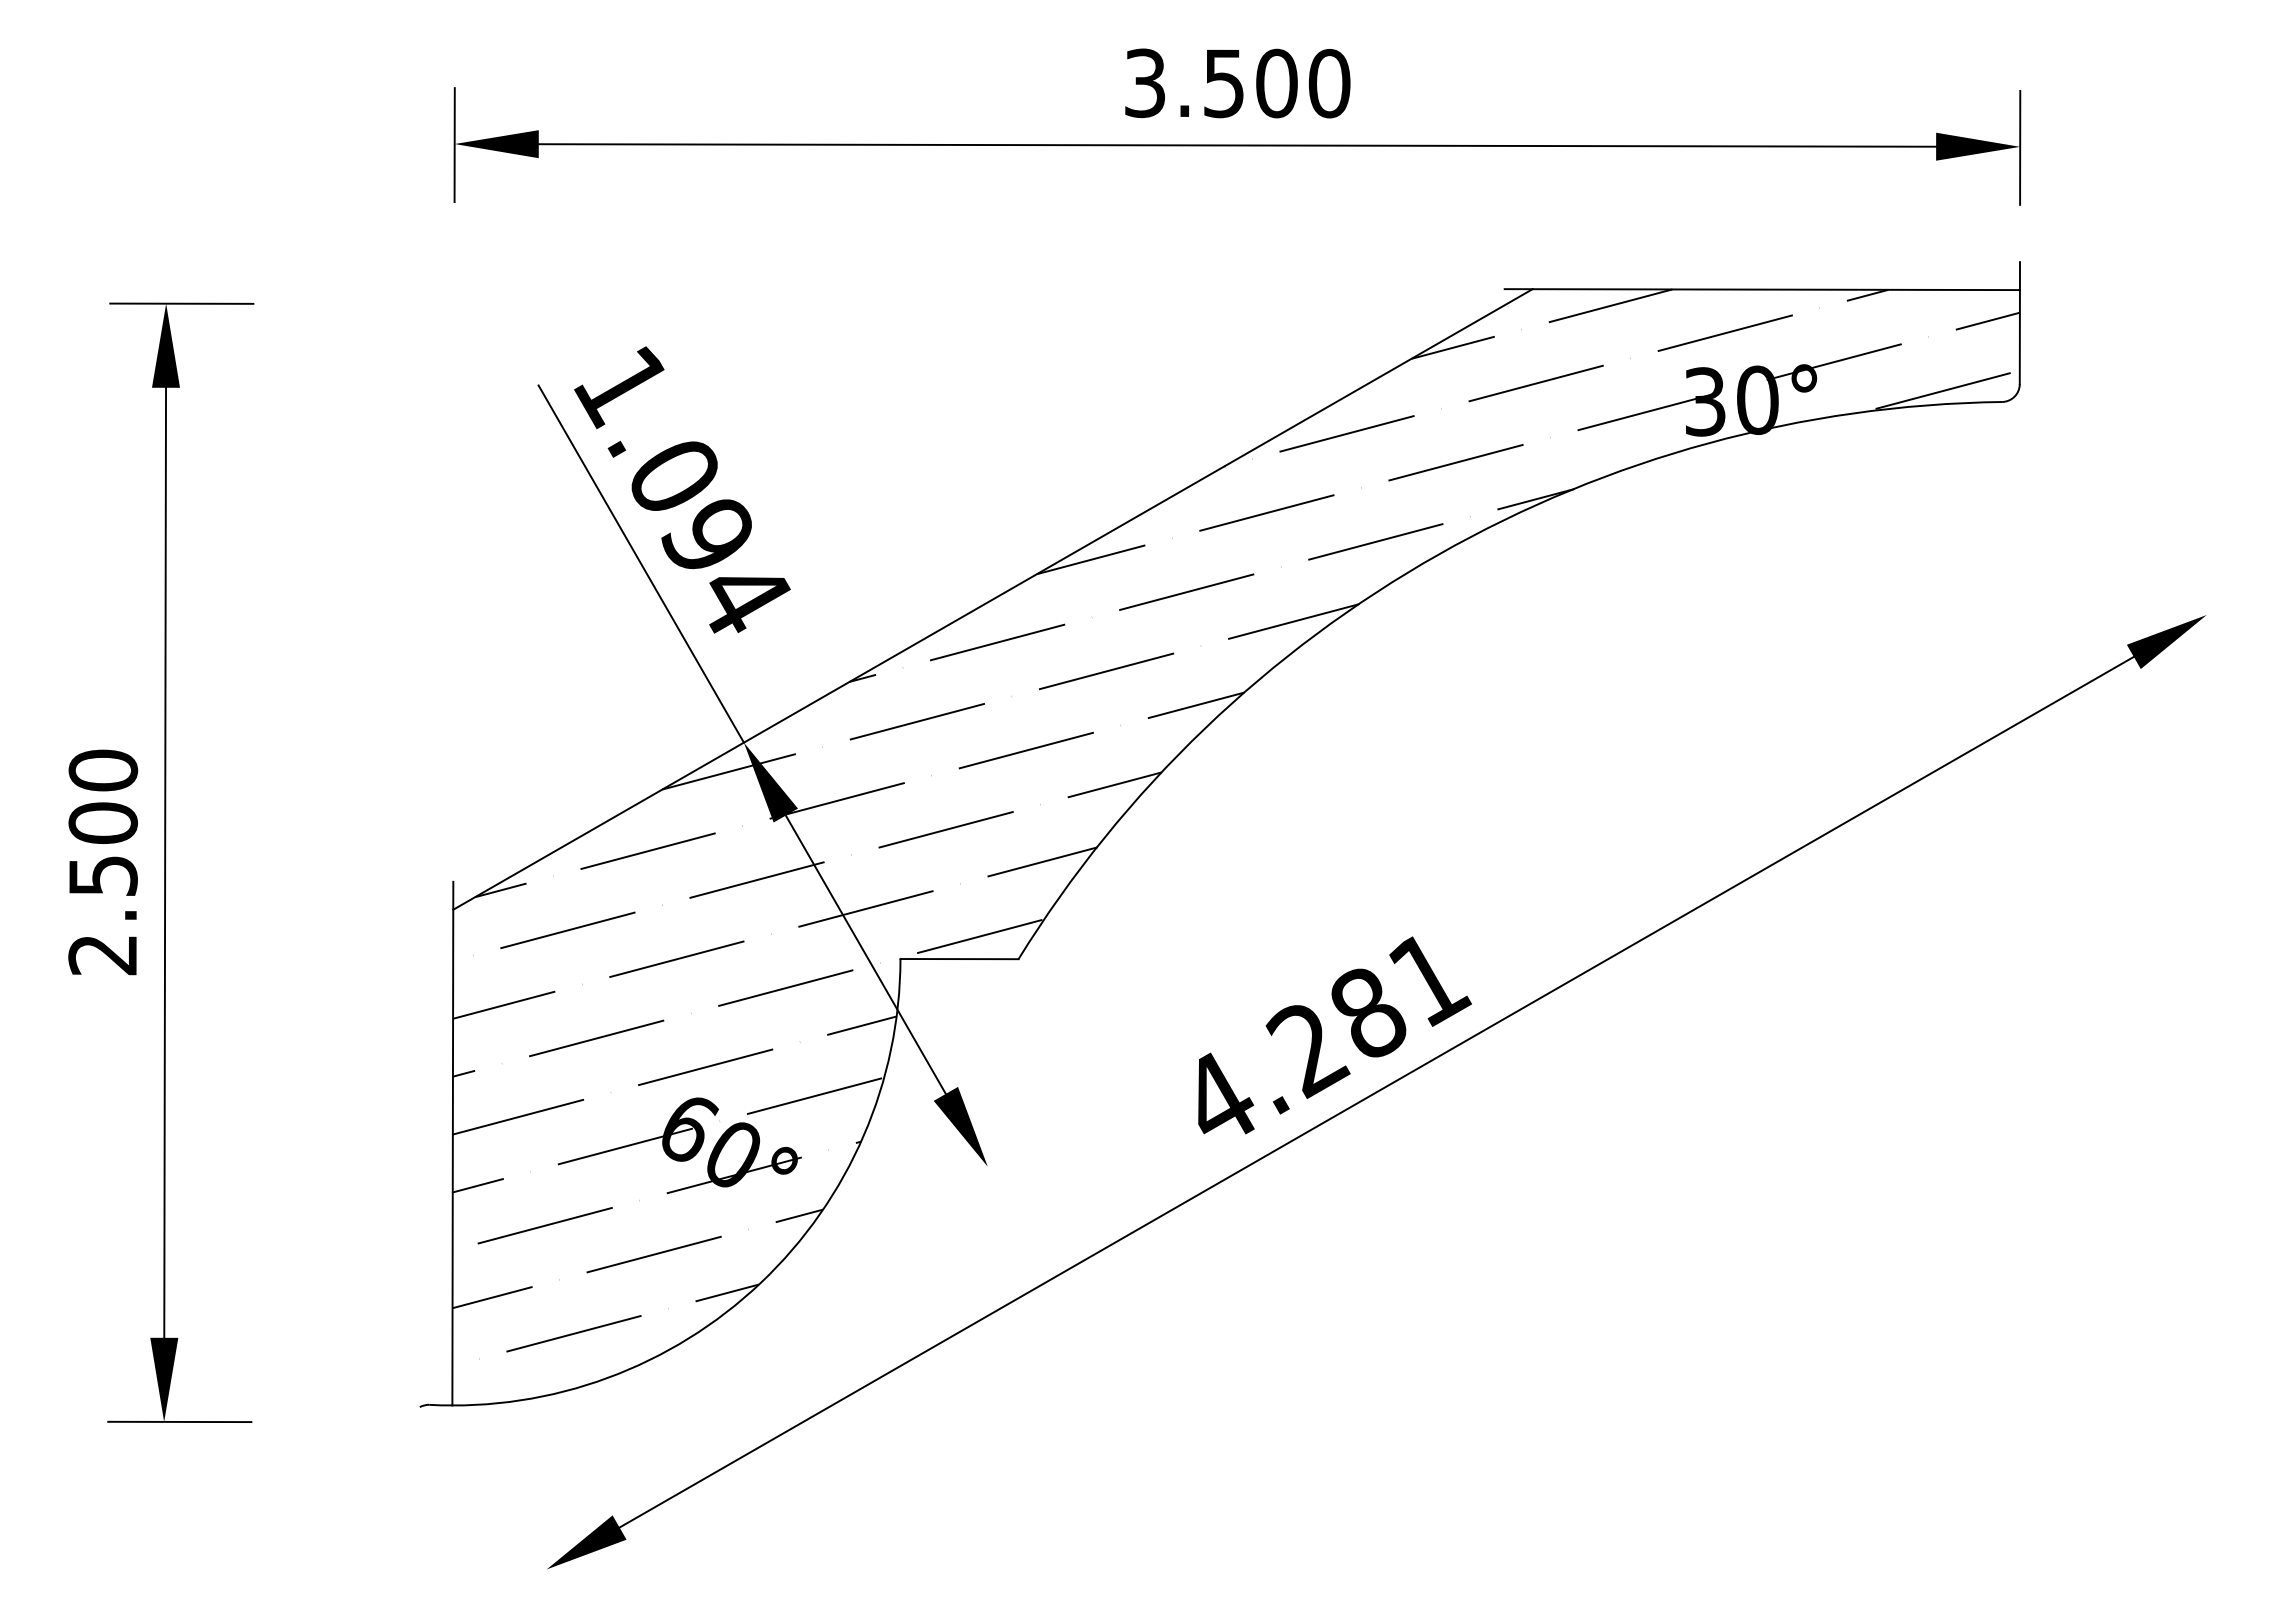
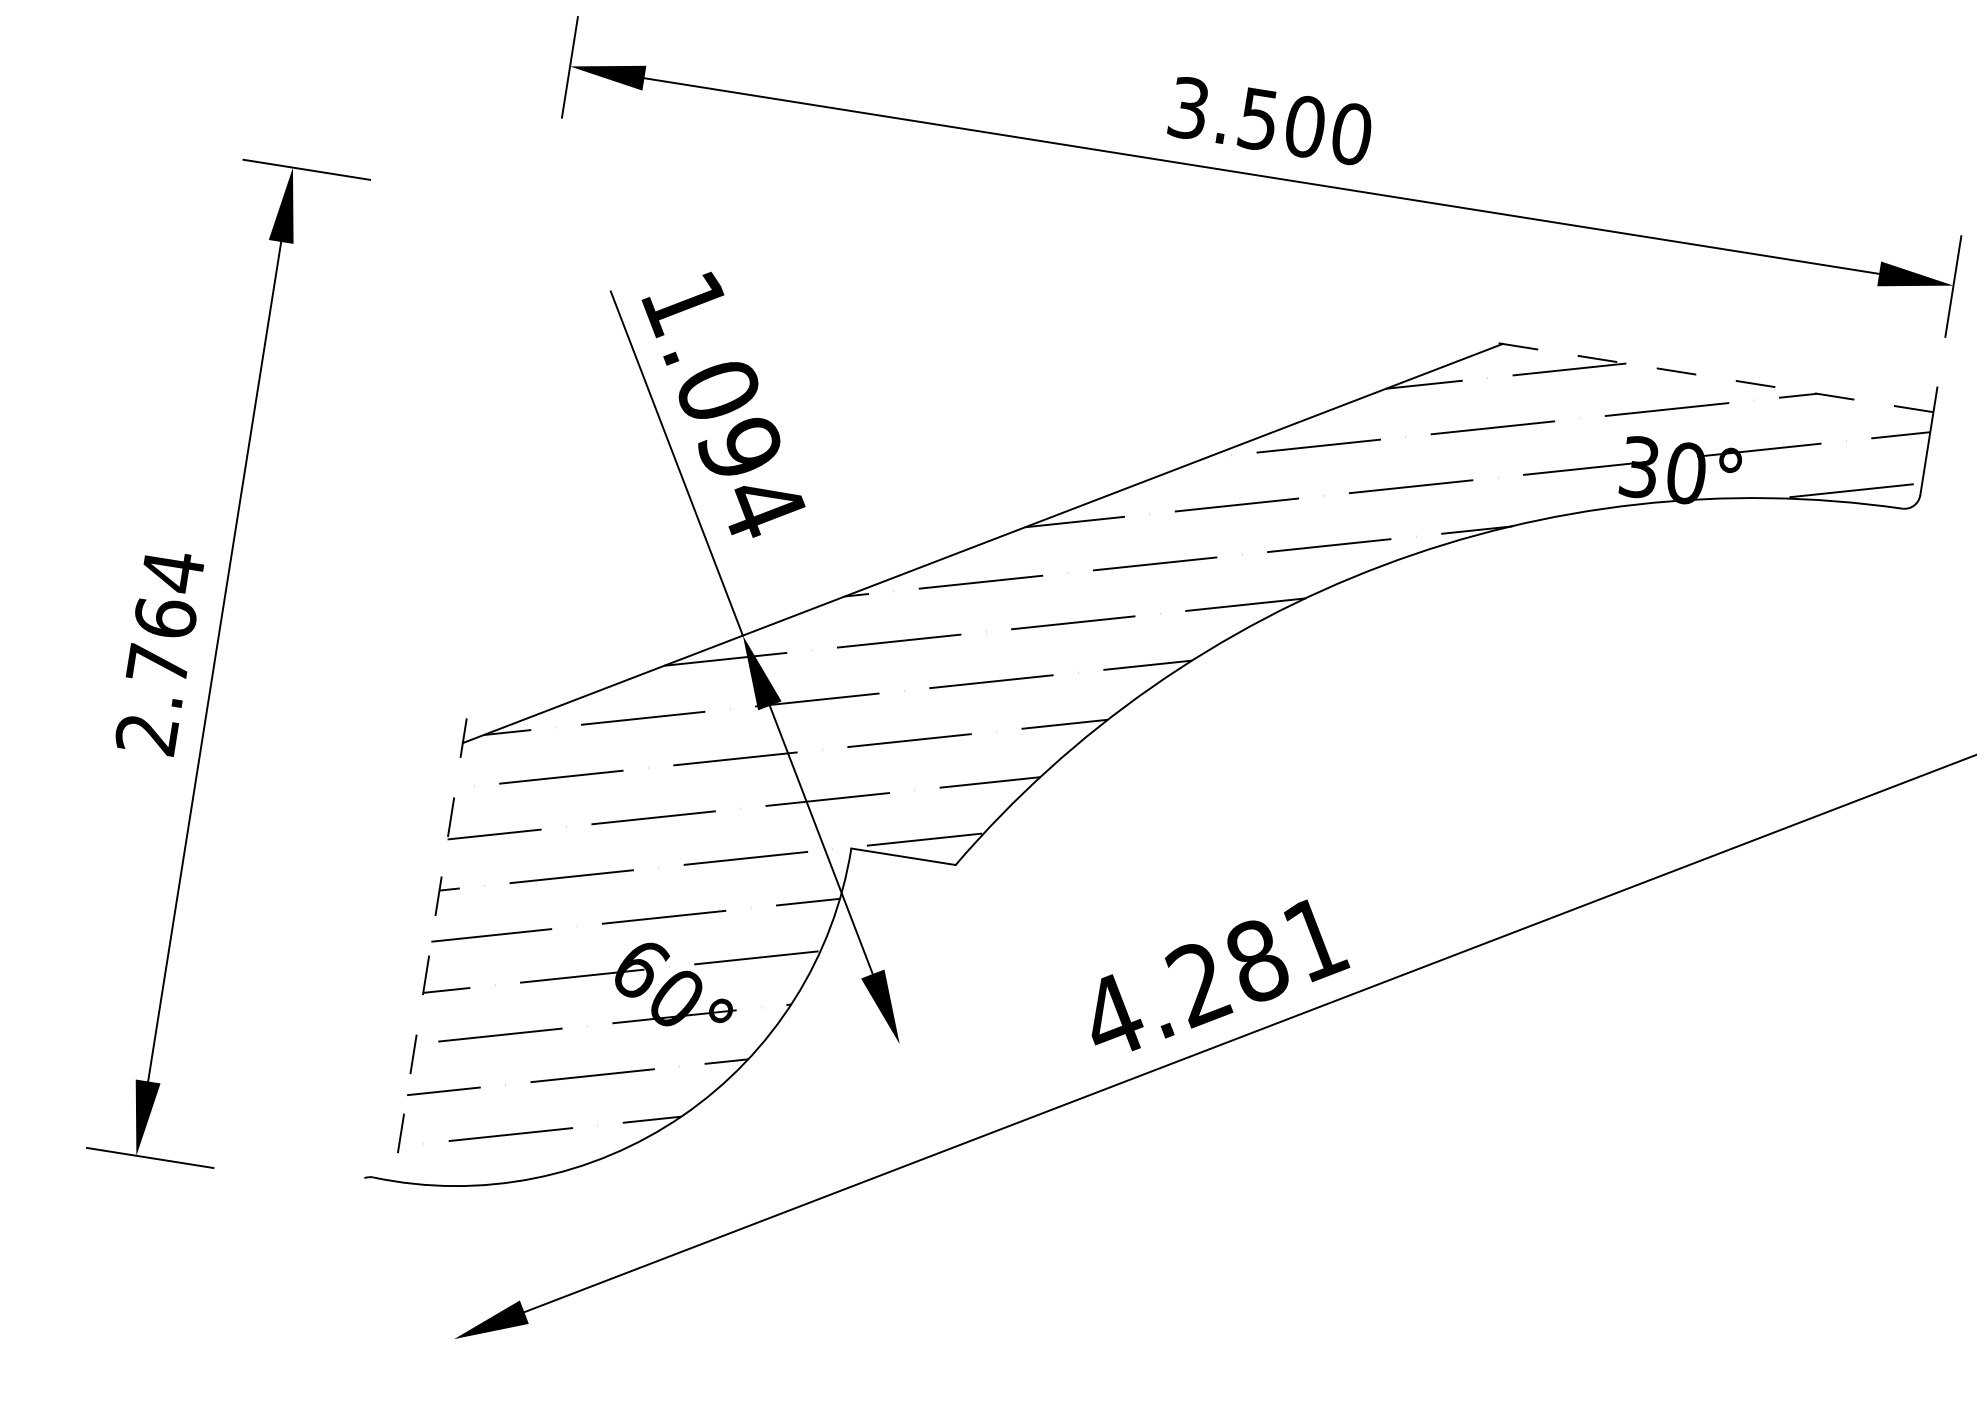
line: (1762, 289) -> (1705, 376), solid -> dashed
text: (103, 821) -> (165, 616), 2.500 -> 2.764
line: (452, 1143) -> (429, 949), solid -> dashed

